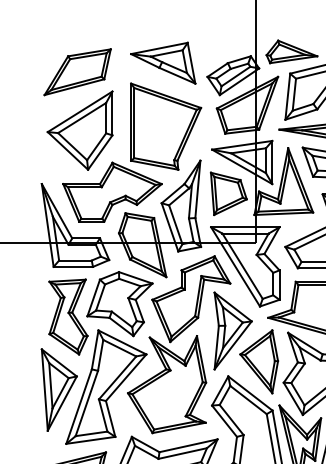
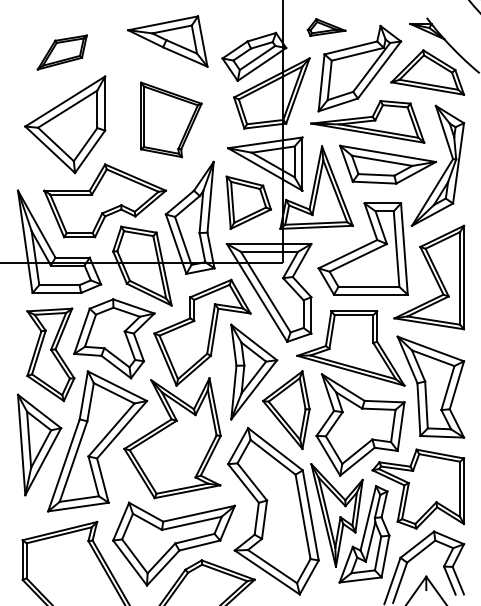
part: (291, 51) -> (326, 27), size x0.6
part: (77, 72) -> (62, 52), size x0.6
part: (166, 126) -> (171, 119), size x0.7

